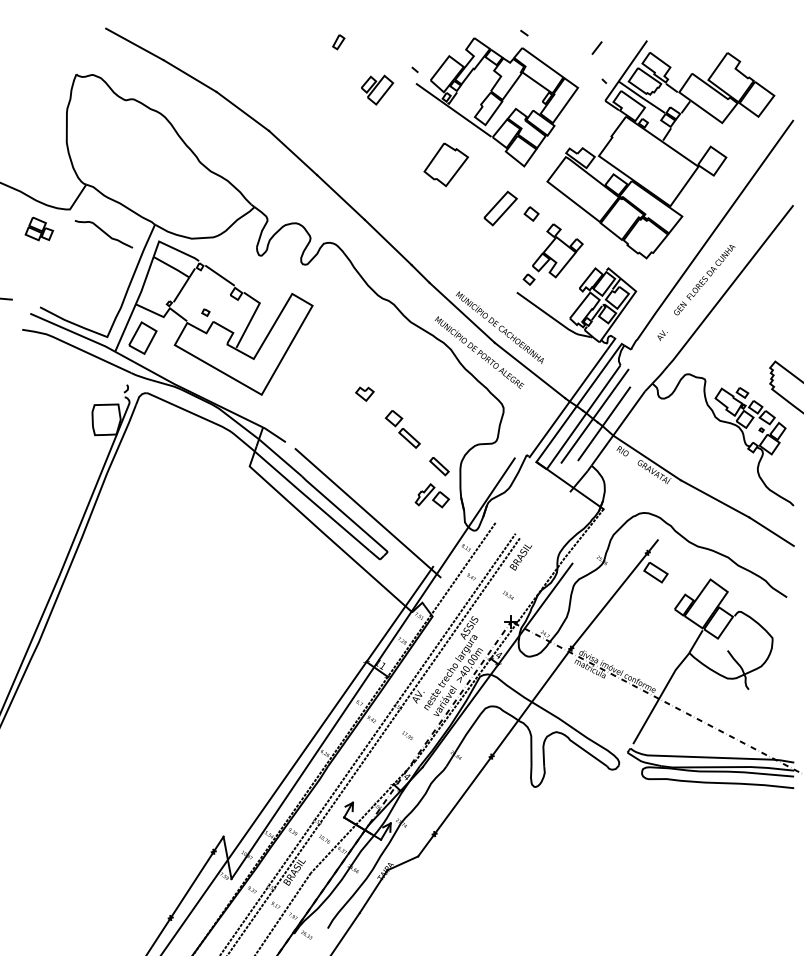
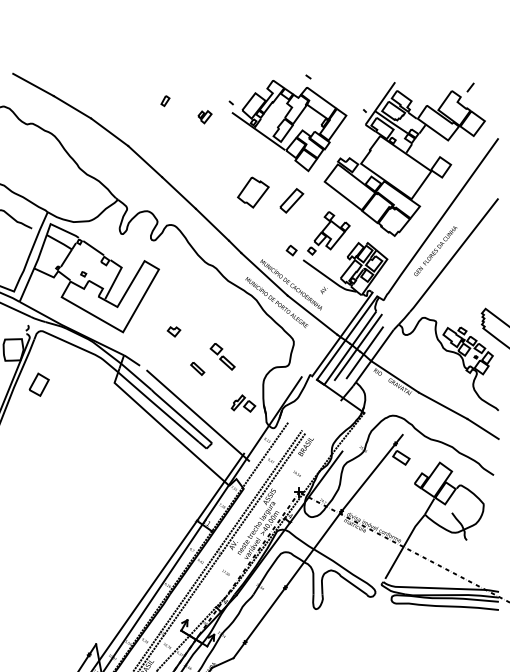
part: (338, 42) -> (165, 101), moved
line: (596, 47) -> (470, 87), moved
part: (377, 89) -> (204, 116), size x0.6
part: (446, 164) -> (253, 192), moved
part: (531, 213) -> (291, 250), moved
text: (662, 335) -> (324, 290), moved
part: (142, 337) -> (38, 384), moved
part: (364, 393) -> (173, 331), moved
part: (439, 466) -> (197, 368), moved

